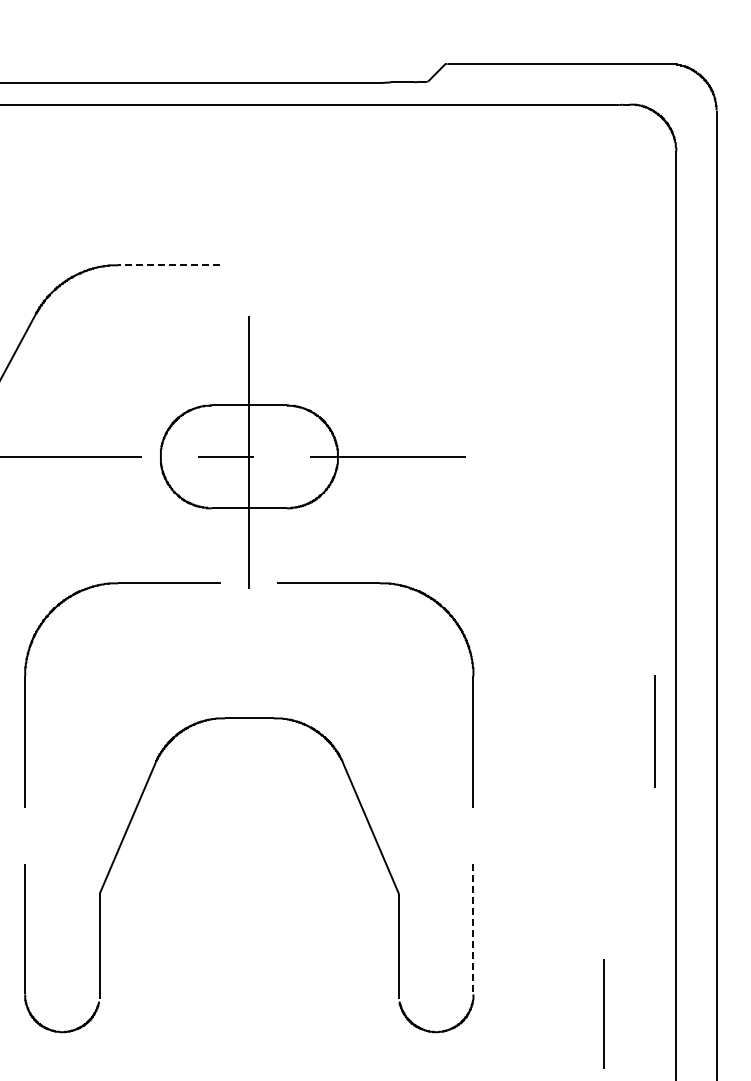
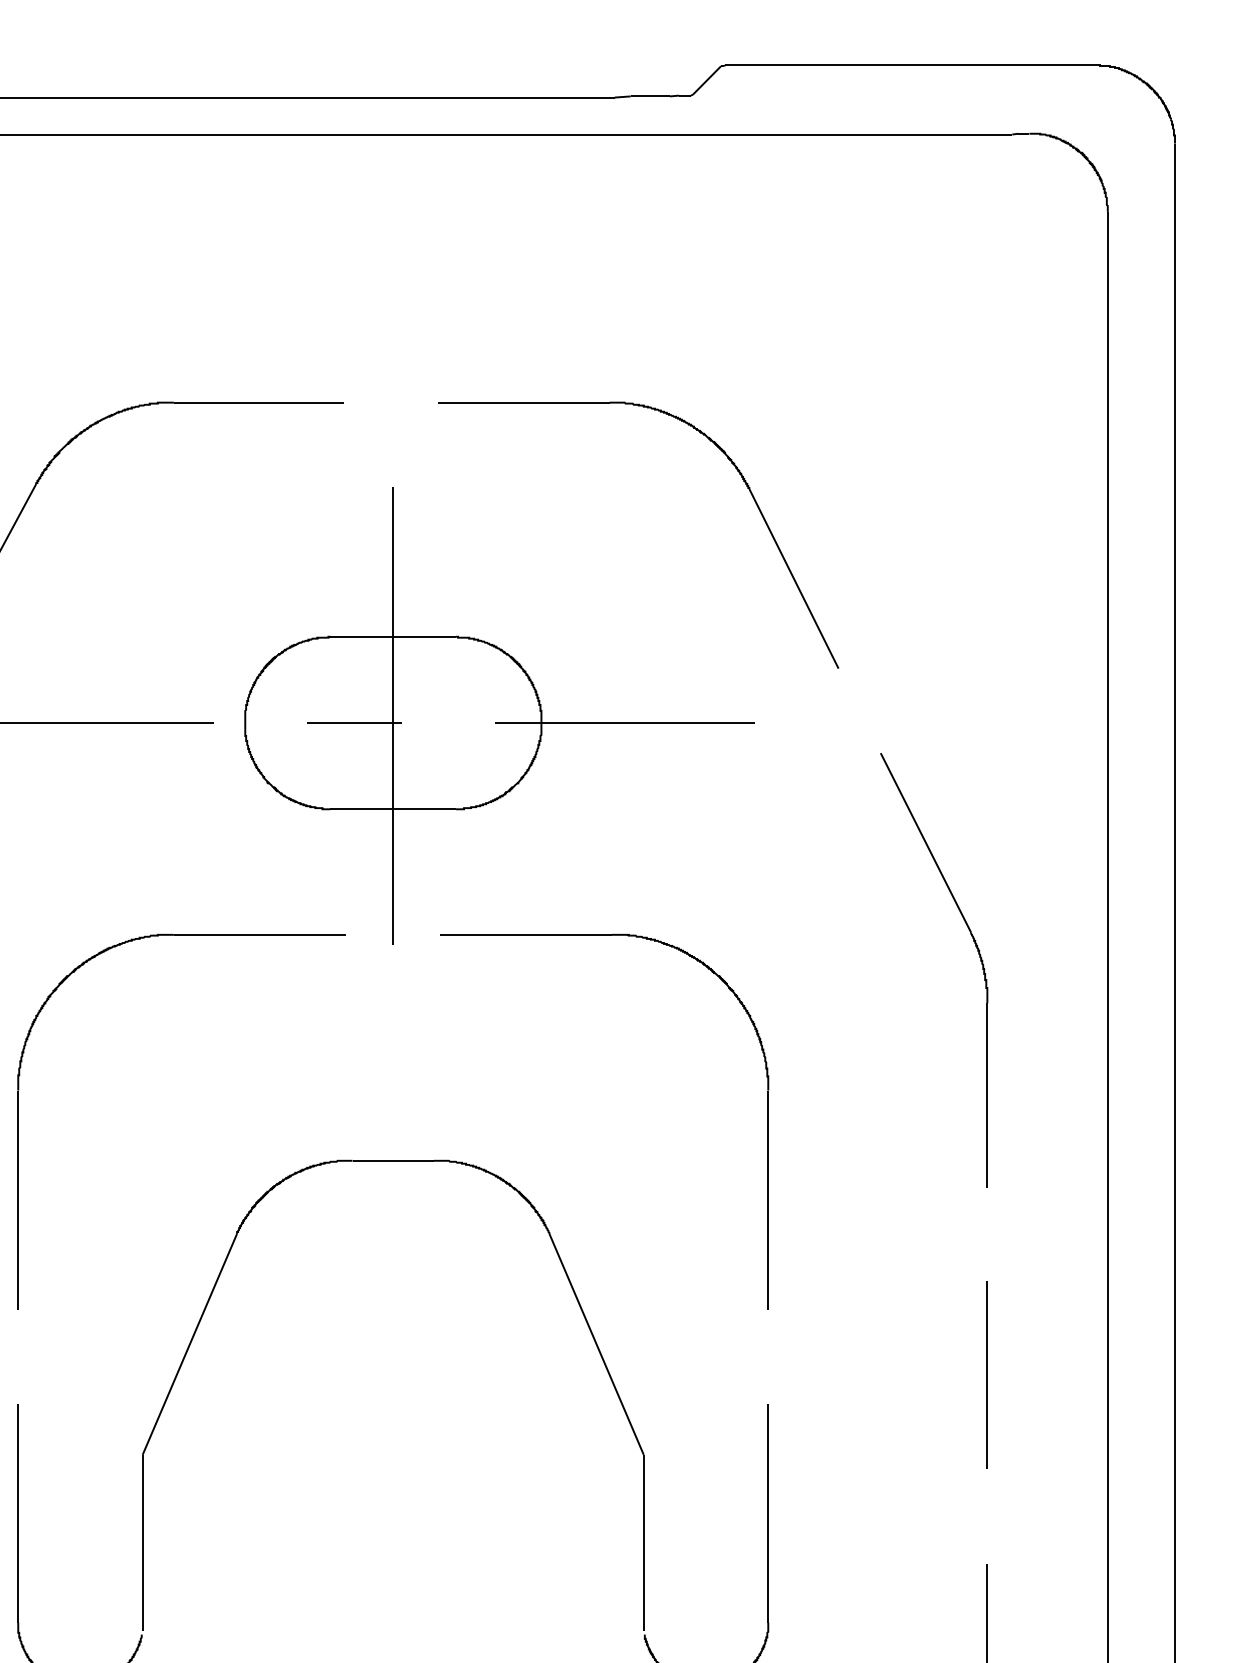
line: (169, 265) -> (259, 402), dashed -> solid
part: (448, 299) -> (726, 459), added
part: (599, 599) -> (979, 961), added
line: (654, 731) -> (985, 1375), moved
line: (473, 929) -> (768, 1513), dashed -> solid

